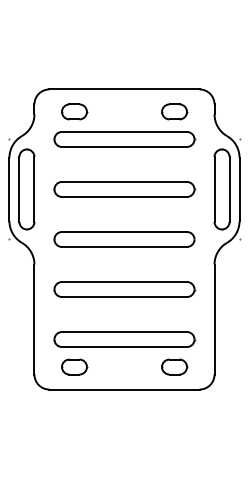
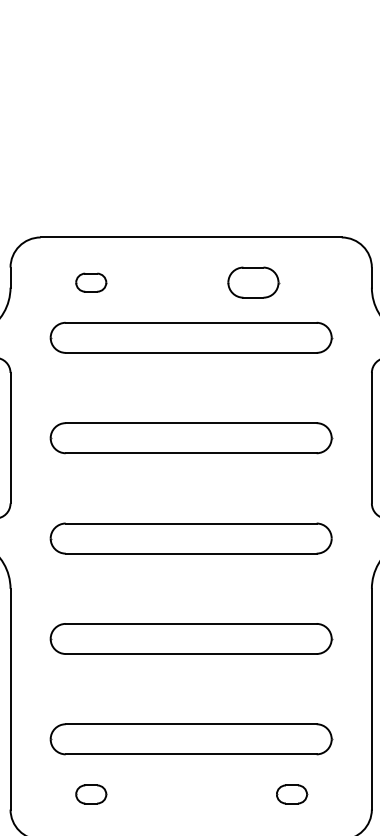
part: (74, 111) -> (90, 281), size x0.6
part: (174, 111) -> (253, 281), moved
part: (74, 366) -> (90, 793), size x0.6
part: (174, 366) -> (291, 793), size x0.6

